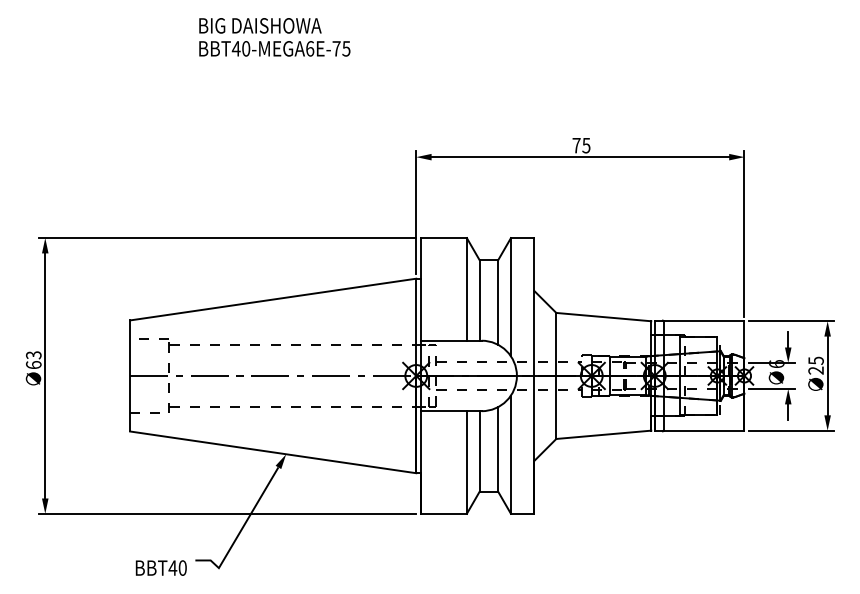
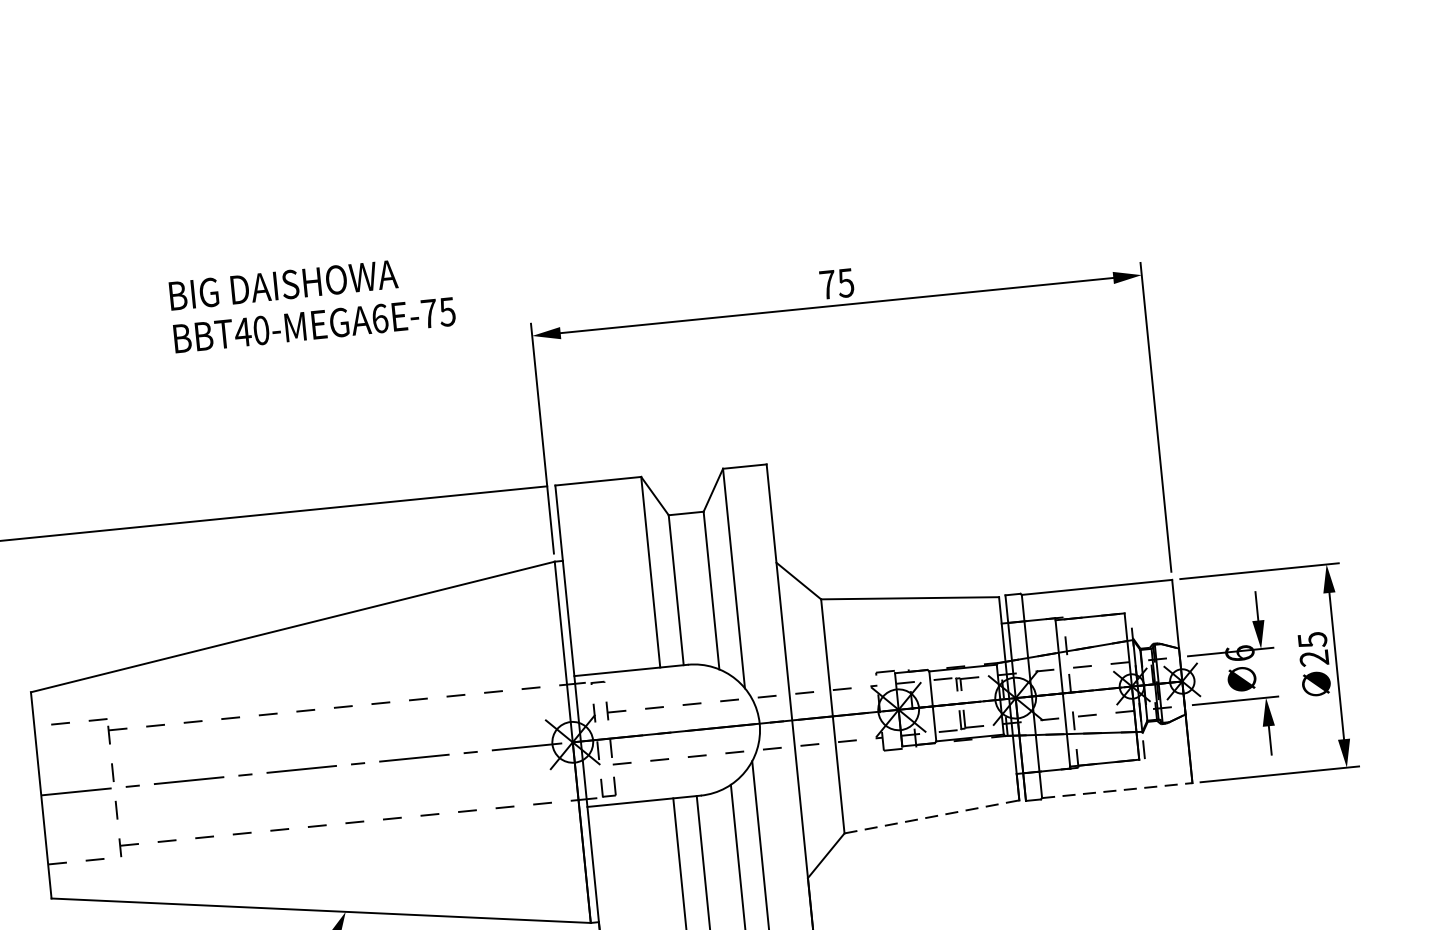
text: (274, 37) -> (311, 304), moved
line: (704, 430) -> (1118, 790), solid -> dashed
line: (603, 434) -> (931, 816), solid -> dashed

